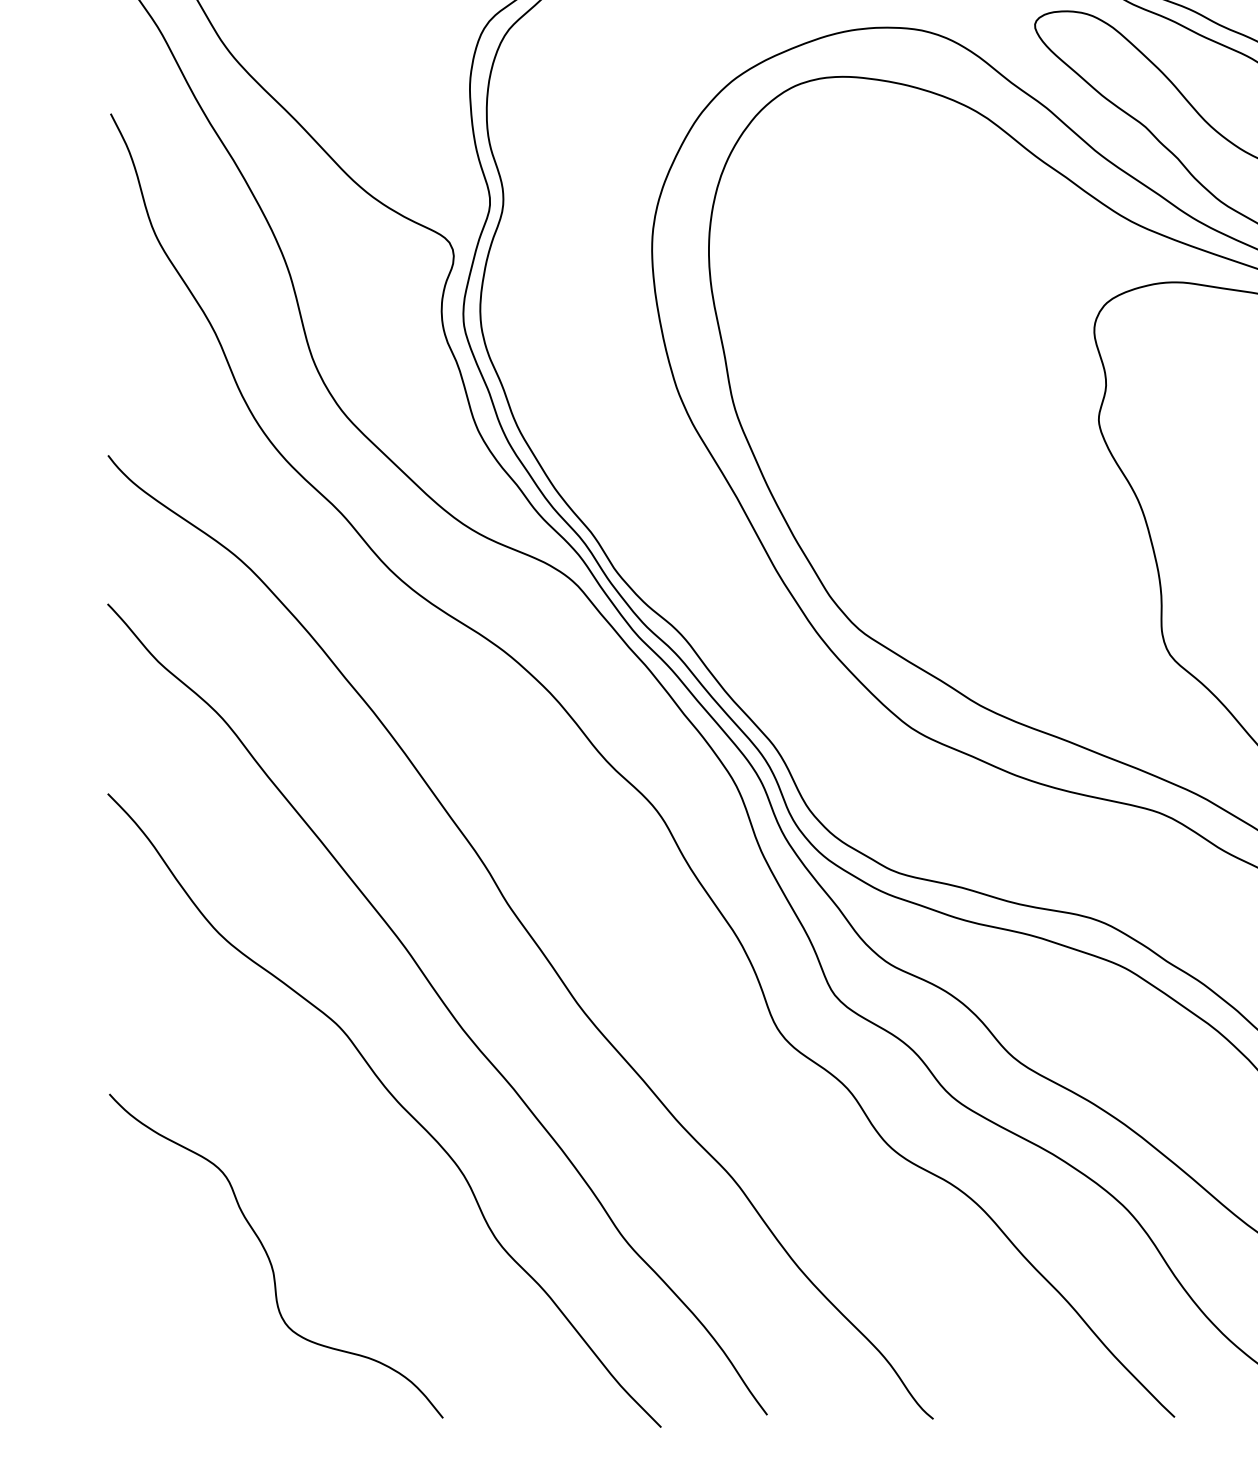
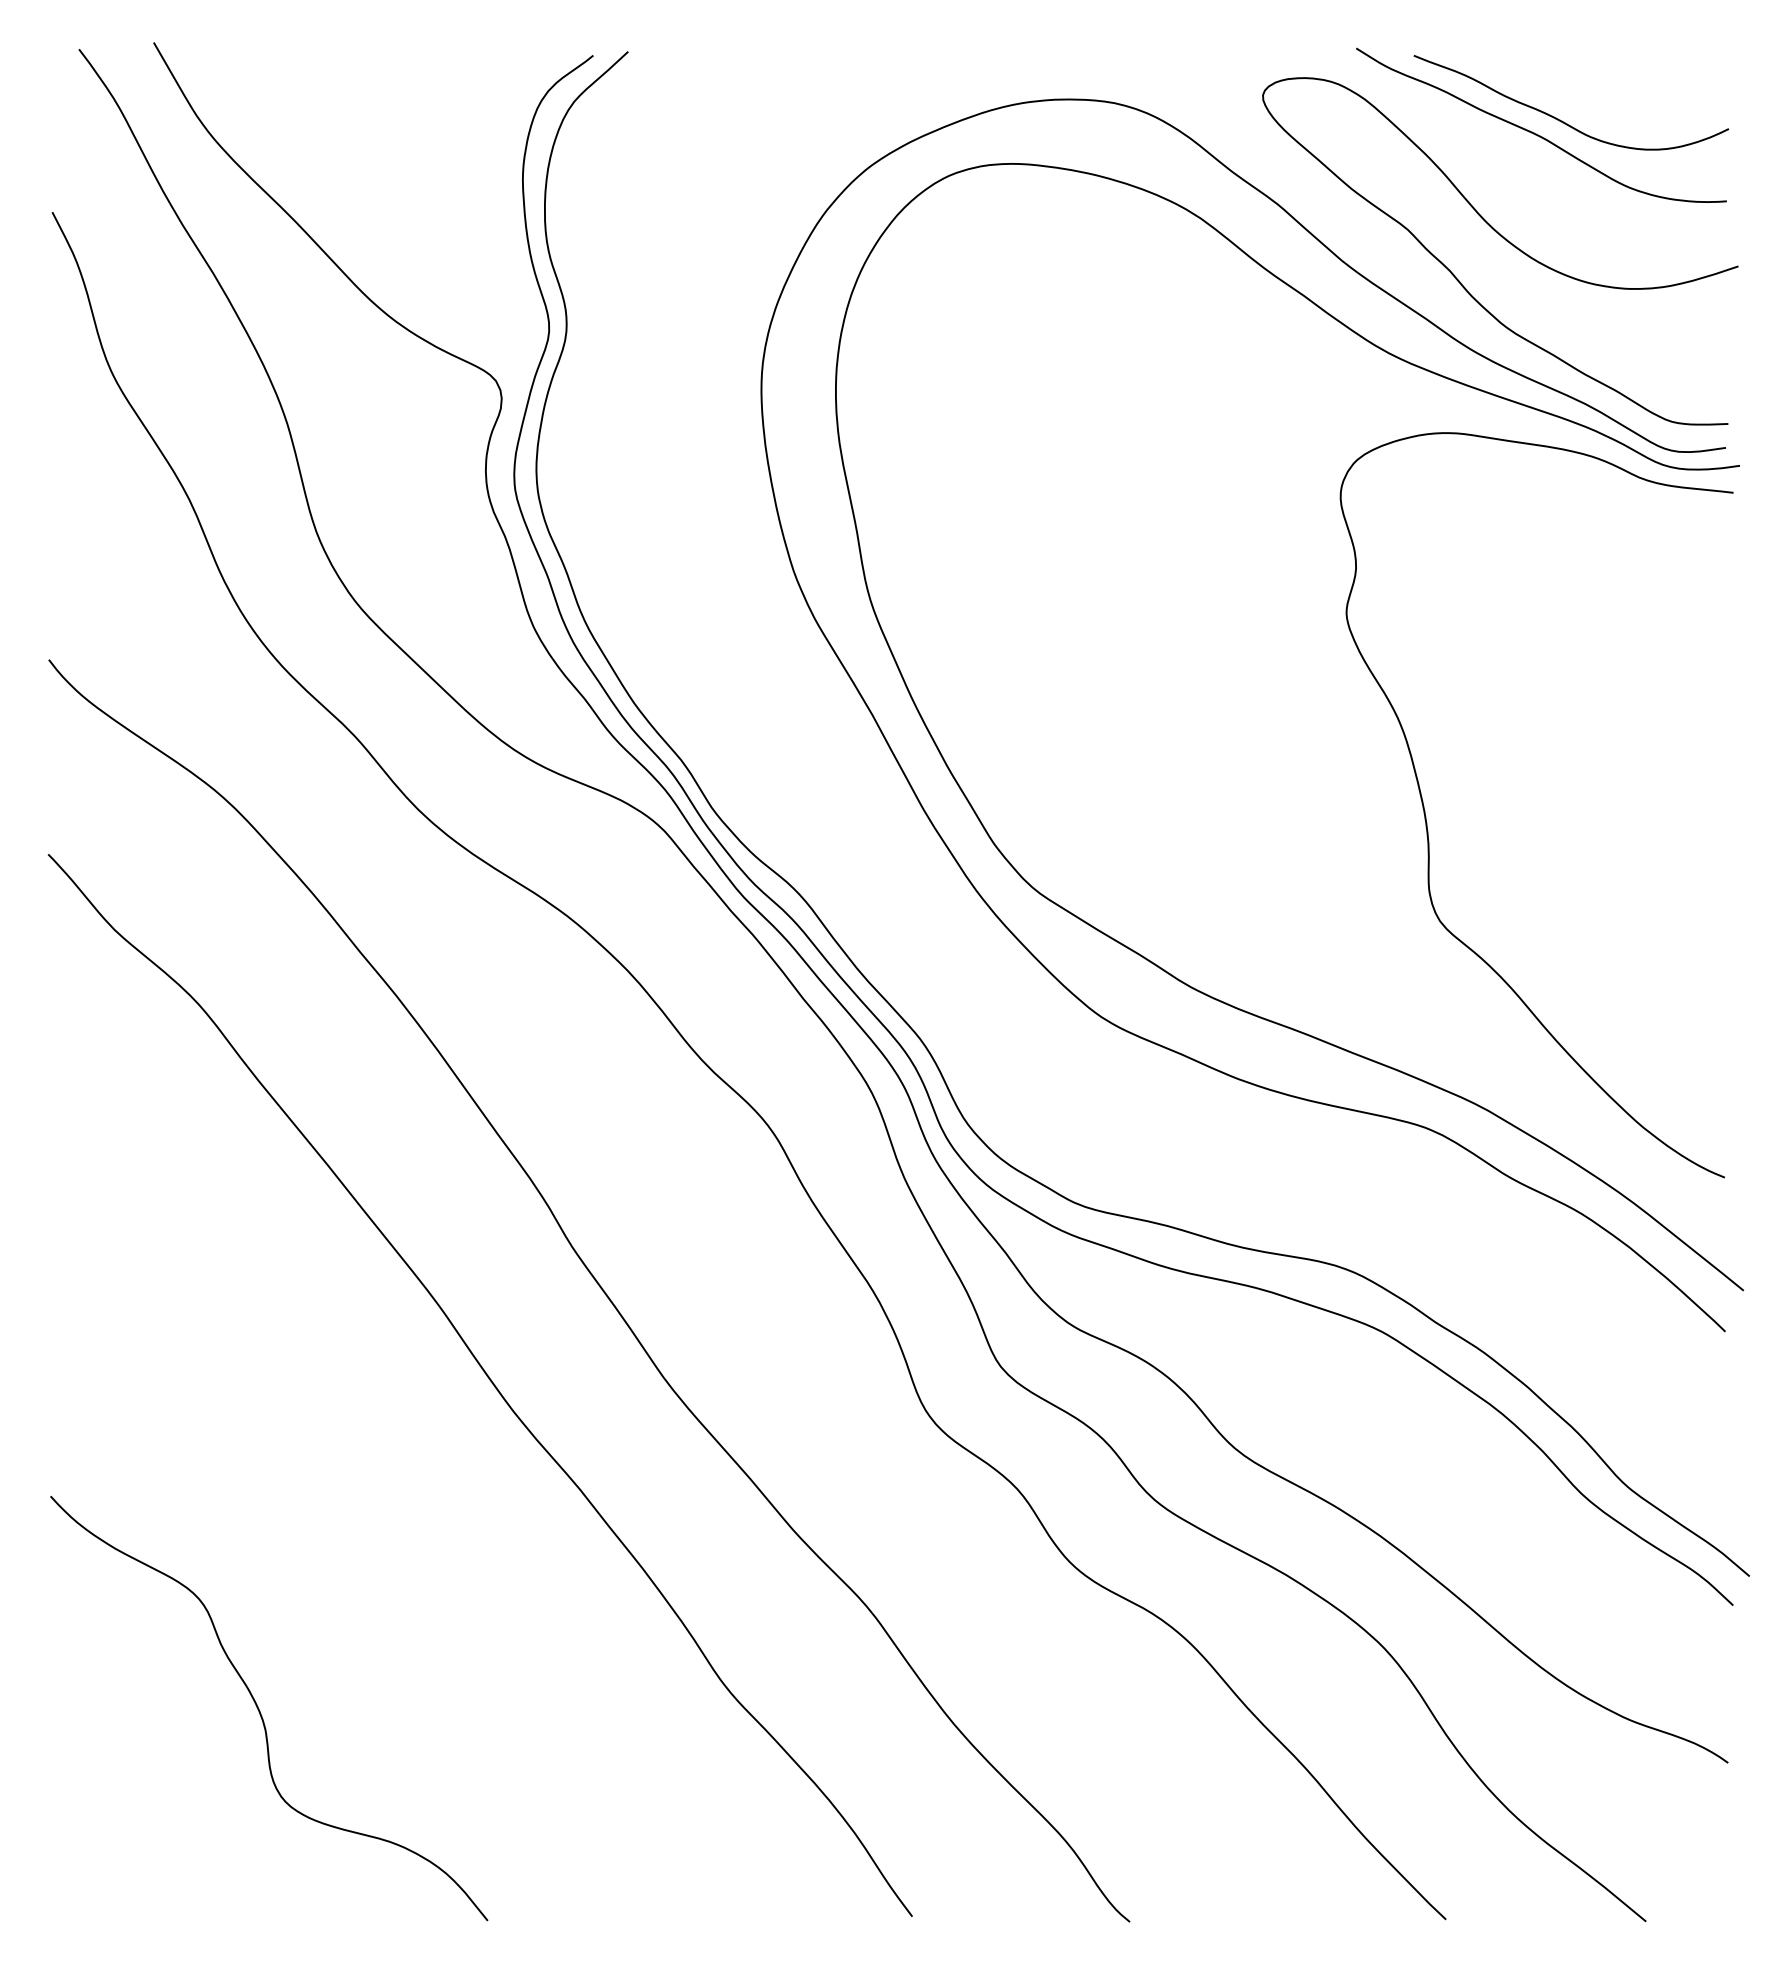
curve: (394, 1099) -> (424, 1503), removed

